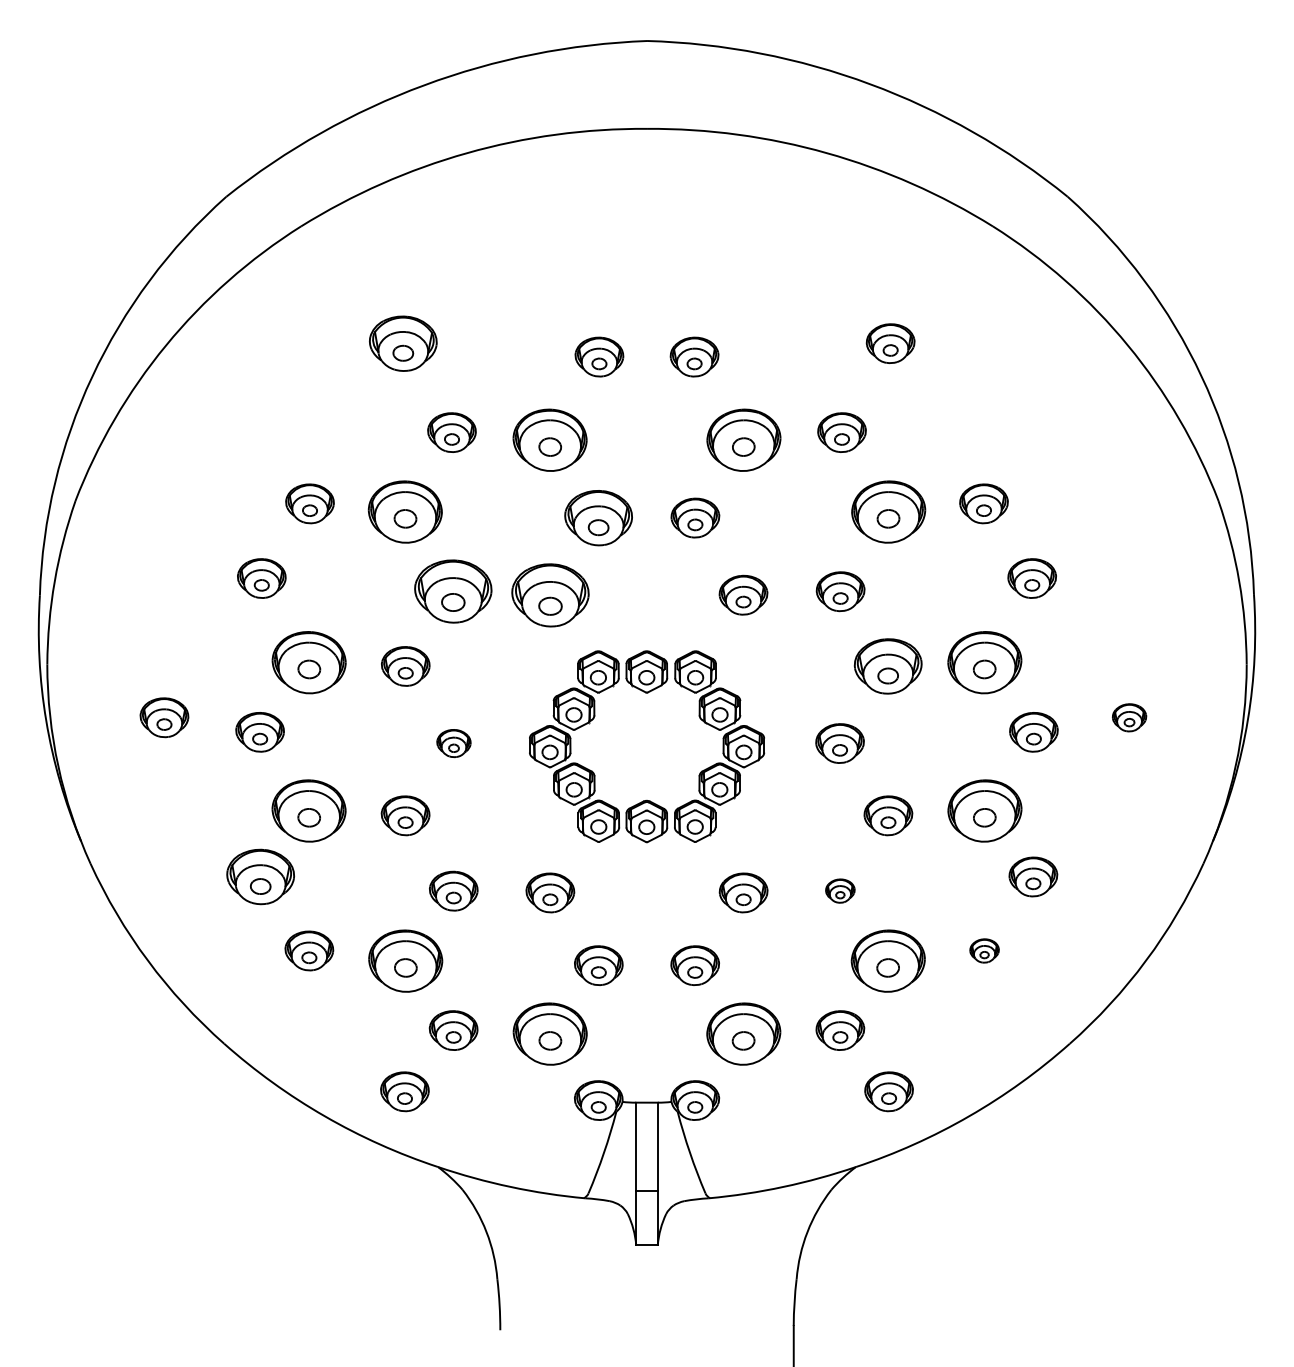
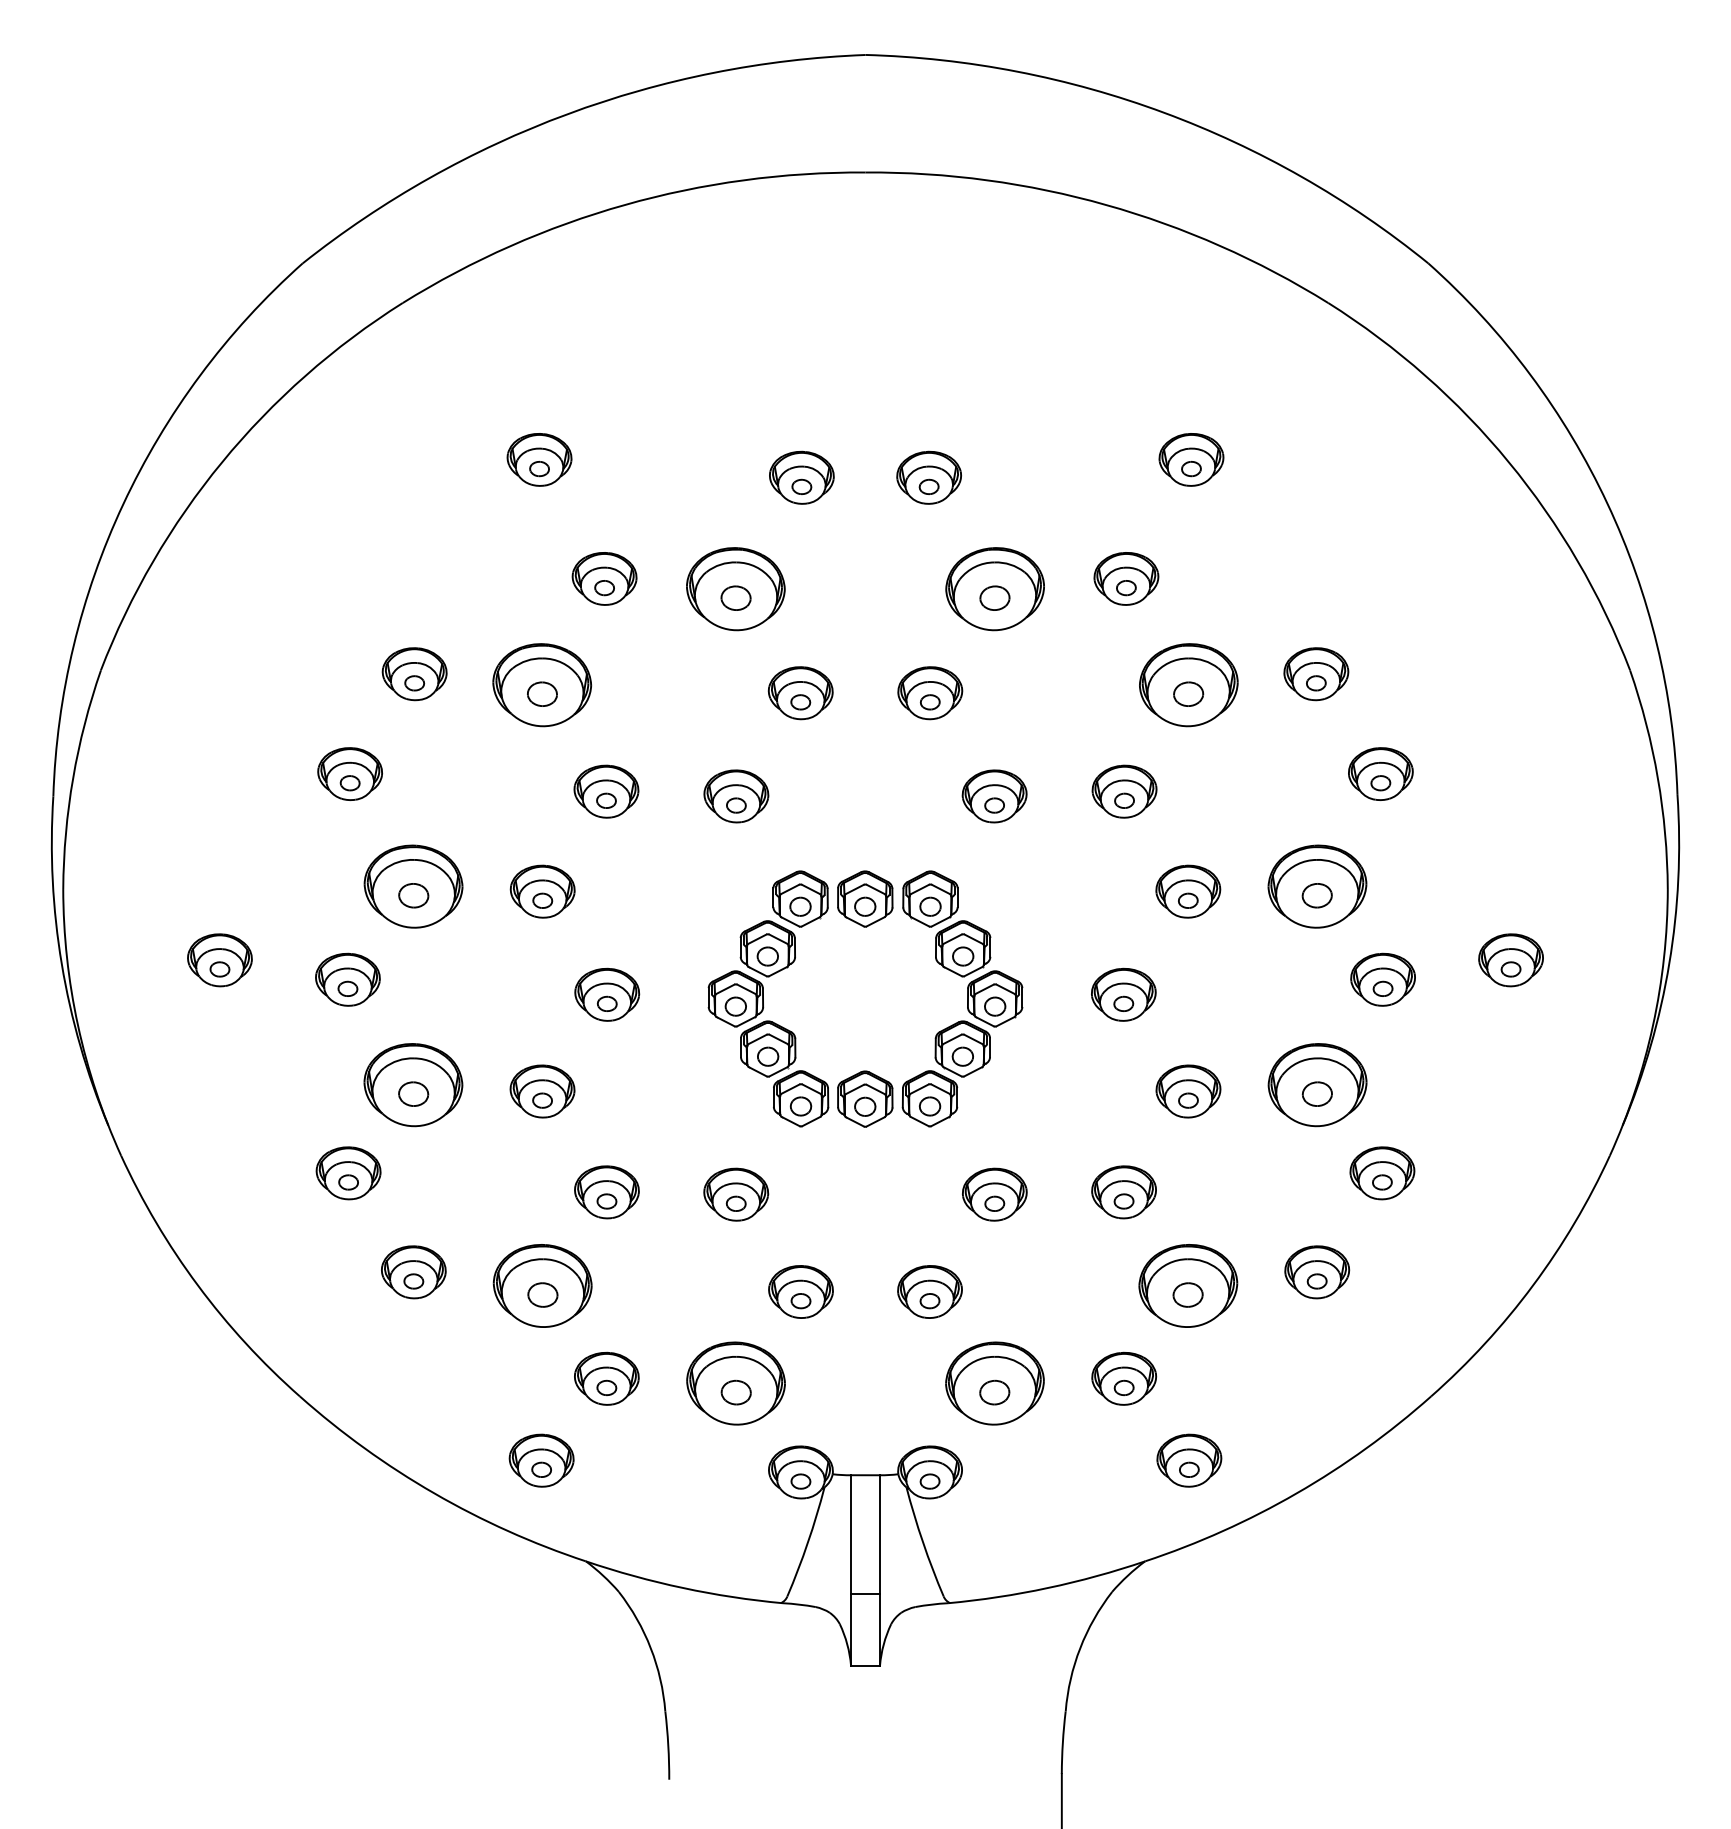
part: (403, 343) -> (539, 459), size x0.71
part: (598, 517) -> (800, 692), size x0.71
part: (453, 591) -> (606, 791), size x0.62
part: (550, 594) -> (736, 795), size x0.62
part: (888, 666) -> (1188, 891), size x0.71
part: (1129, 717) -> (1510, 959), size x1.43
part: (453, 743) -> (606, 994), size x1.43
part: (260, 876) -> (348, 1172), size x0.71
part: (840, 890) -> (1124, 1191), size x1.67
part: (984, 950) -> (1317, 1271), size x1.67

